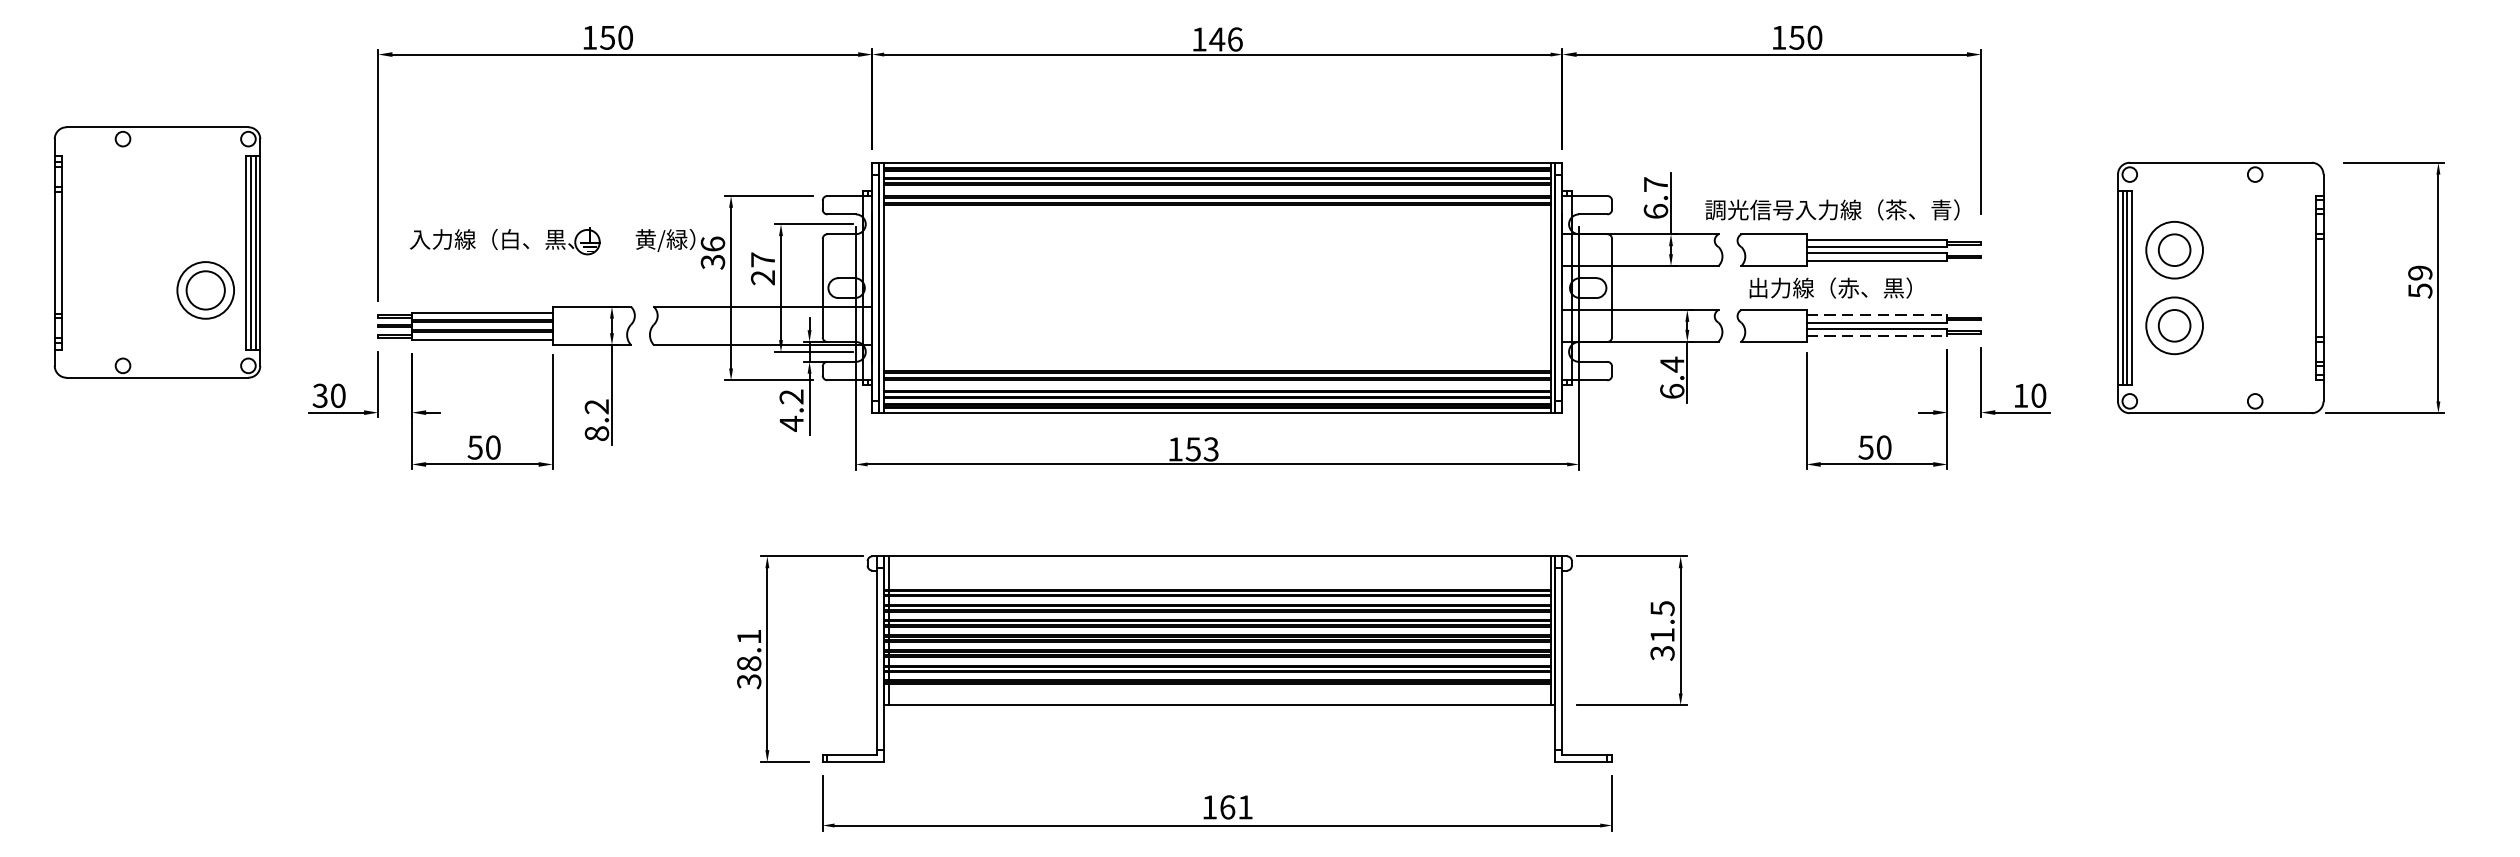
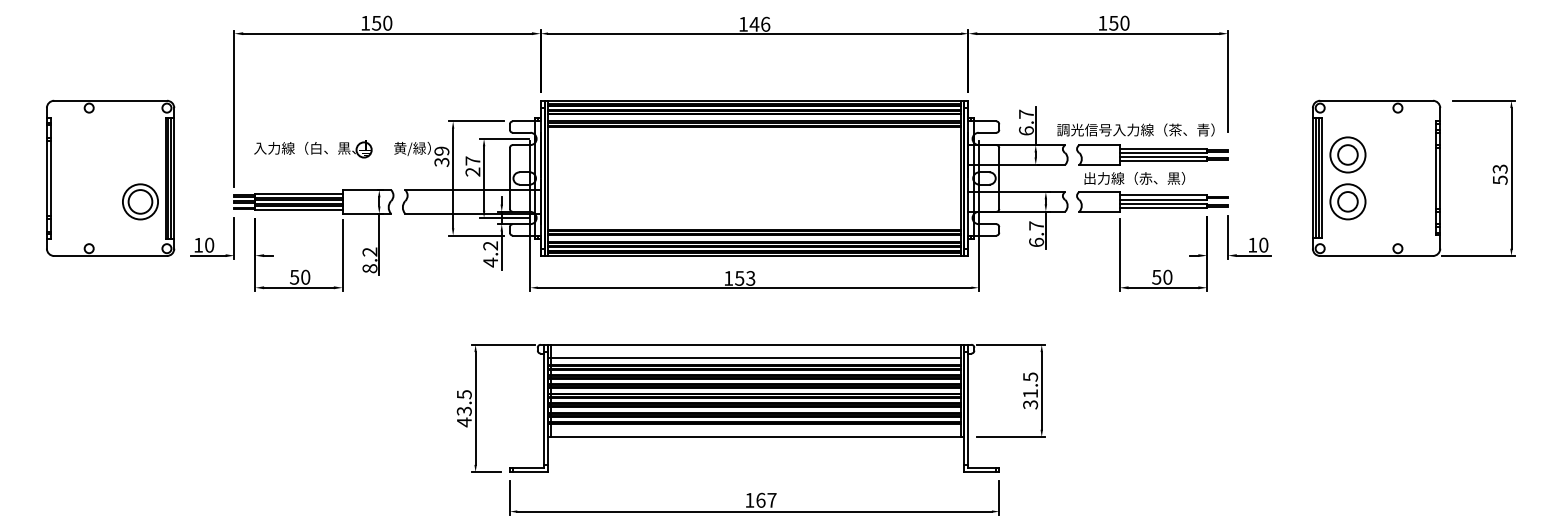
text: (712, 242) -> (441, 150), 36 -> 39
part: (157, 251) -> (110, 177), moved
text: (2420, 272) -> (1500, 168), 59 -> 53
line: (1877, 315) -> (1163, 195), dashed -> solid
line: (1877, 336) -> (1163, 208), dashed -> solid
text: (1672, 363) -> (1036, 225), 6.4 -> 6.7
text: (318, 394) -> (197, 244), 30 -> 10
line: (1217, 578) -> (754, 358), added
text: (747, 659) -> (463, 408), 38.1 -> 43.5
text: (1244, 807) -> (771, 500), 161 -> 167

